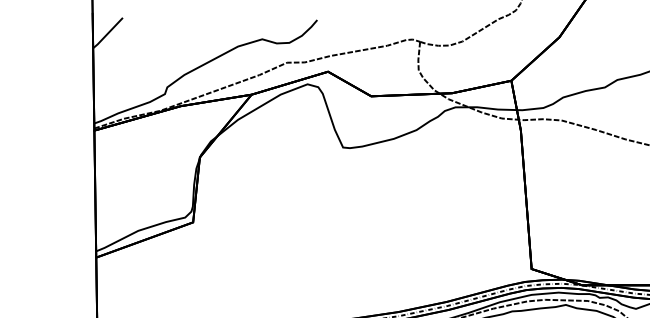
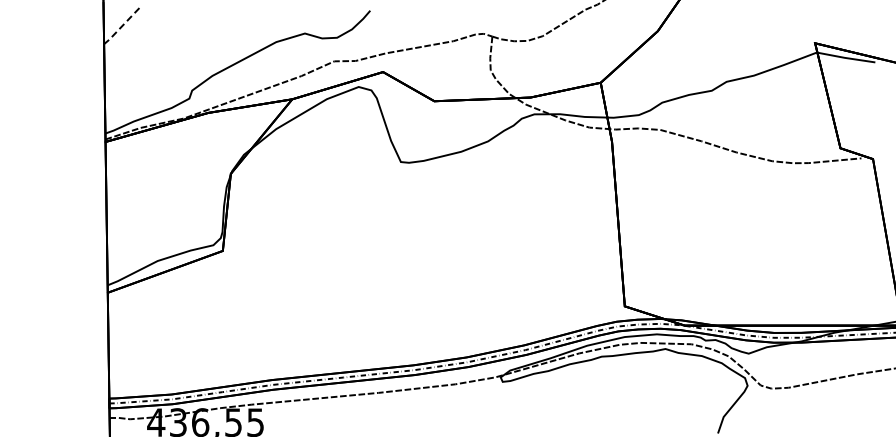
line: (107, 34) -> (121, 27), solid -> dashed

